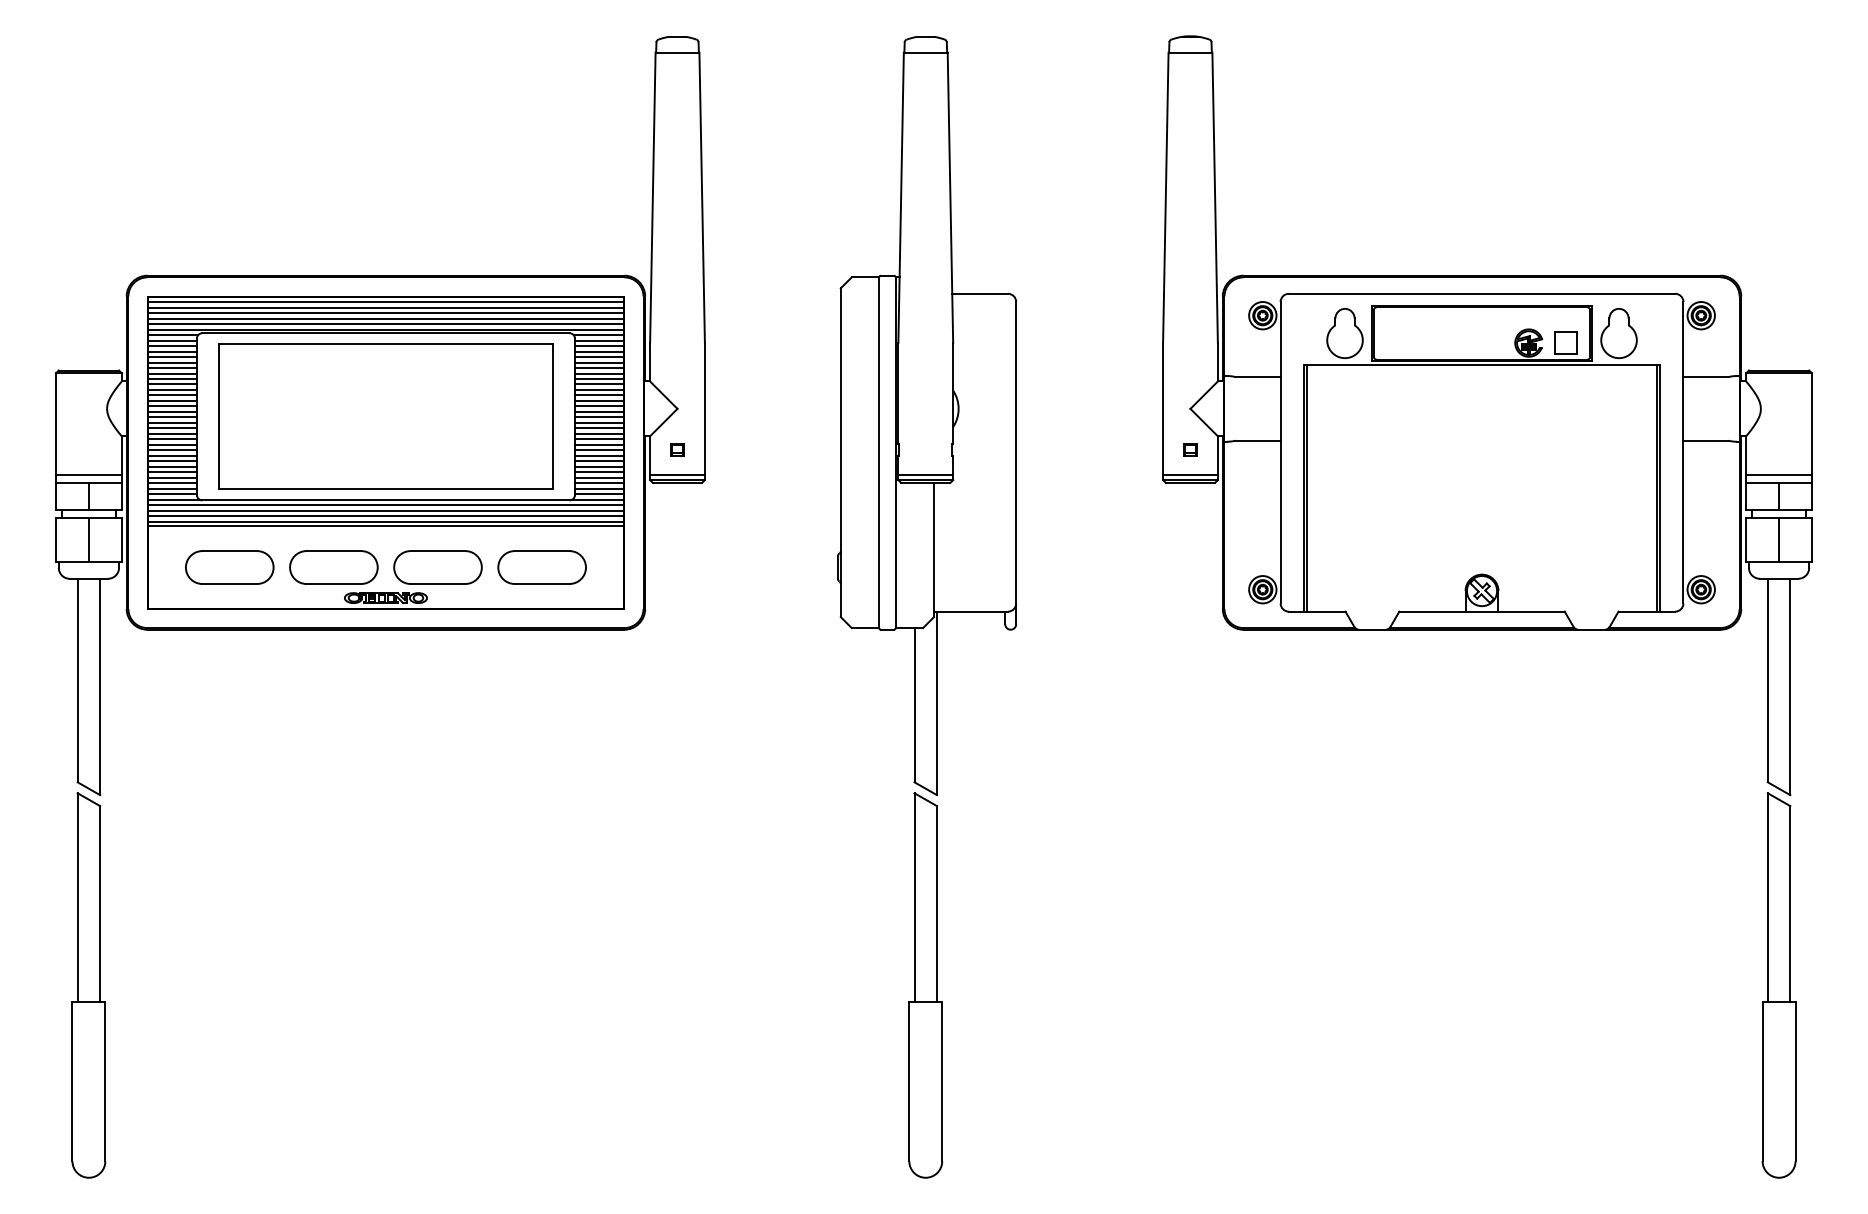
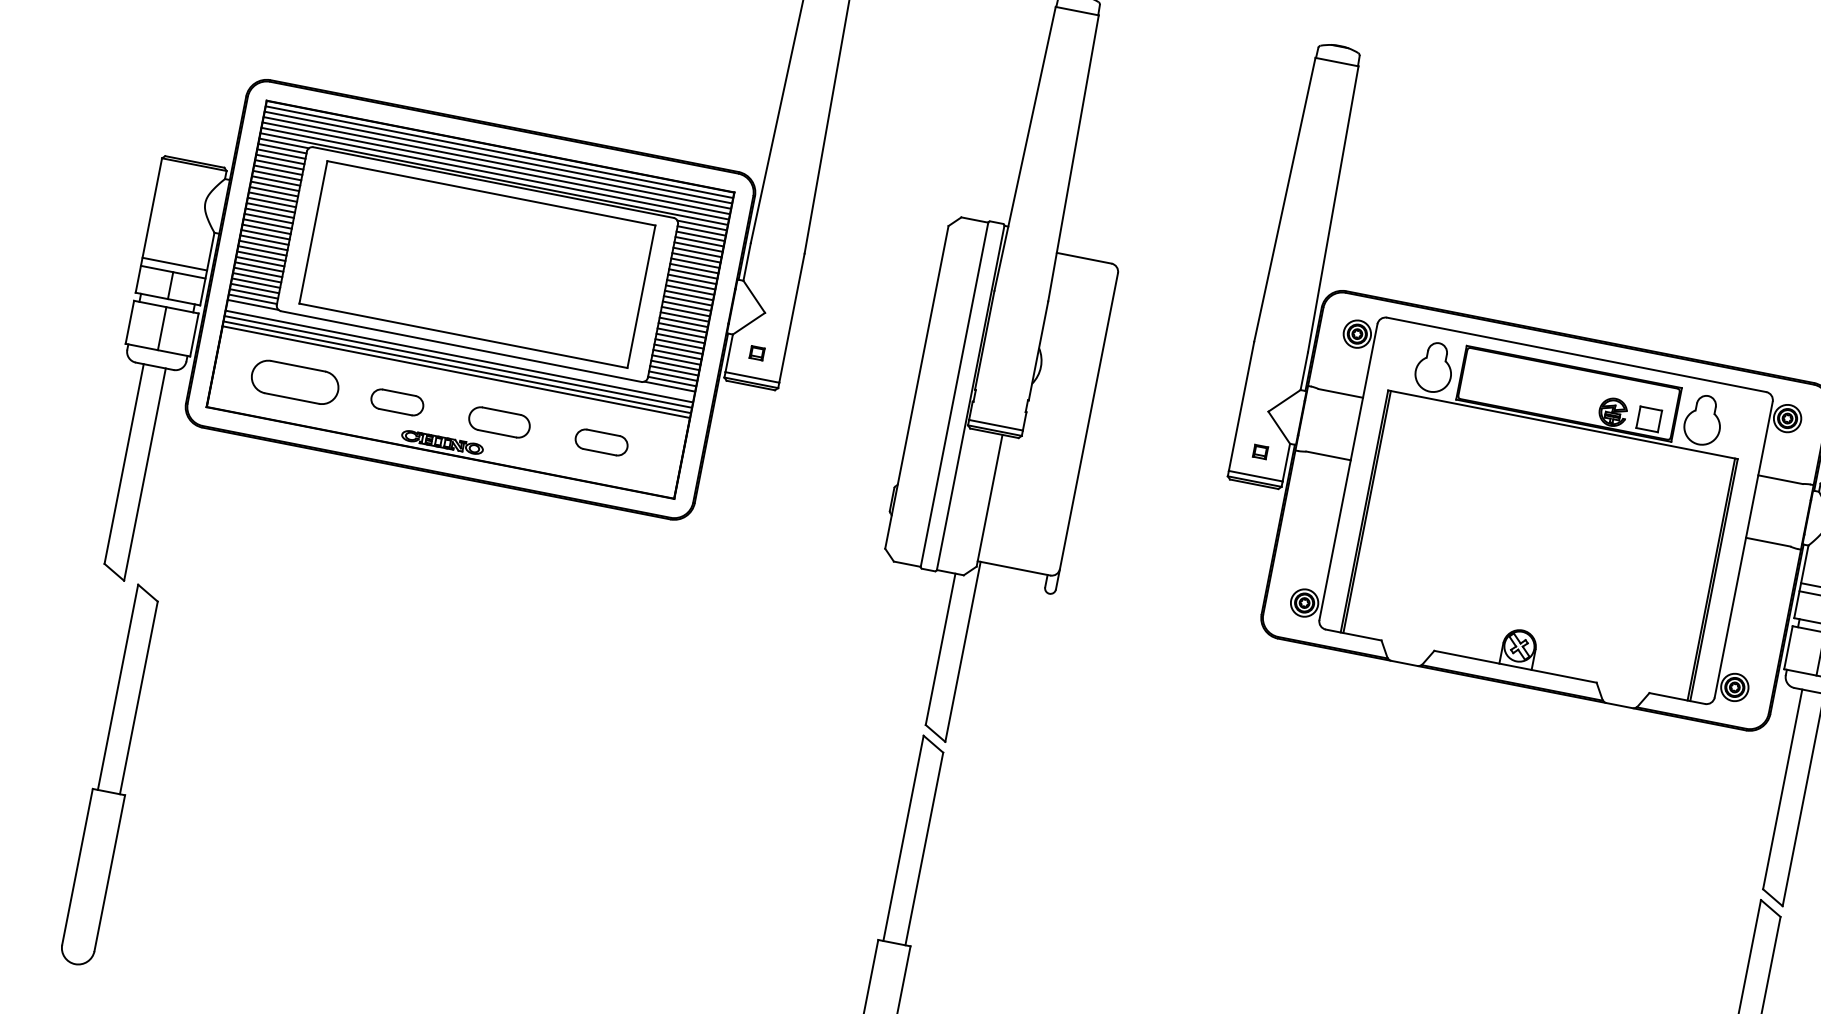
line: (385, 505) -> (459, 351), removed
part: (333, 567) -> (396, 402), size x0.6
part: (437, 567) -> (499, 422), size x0.7
part: (541, 567) -> (601, 442), size x0.6
part: (88, 985) -> (111, 775), moved

